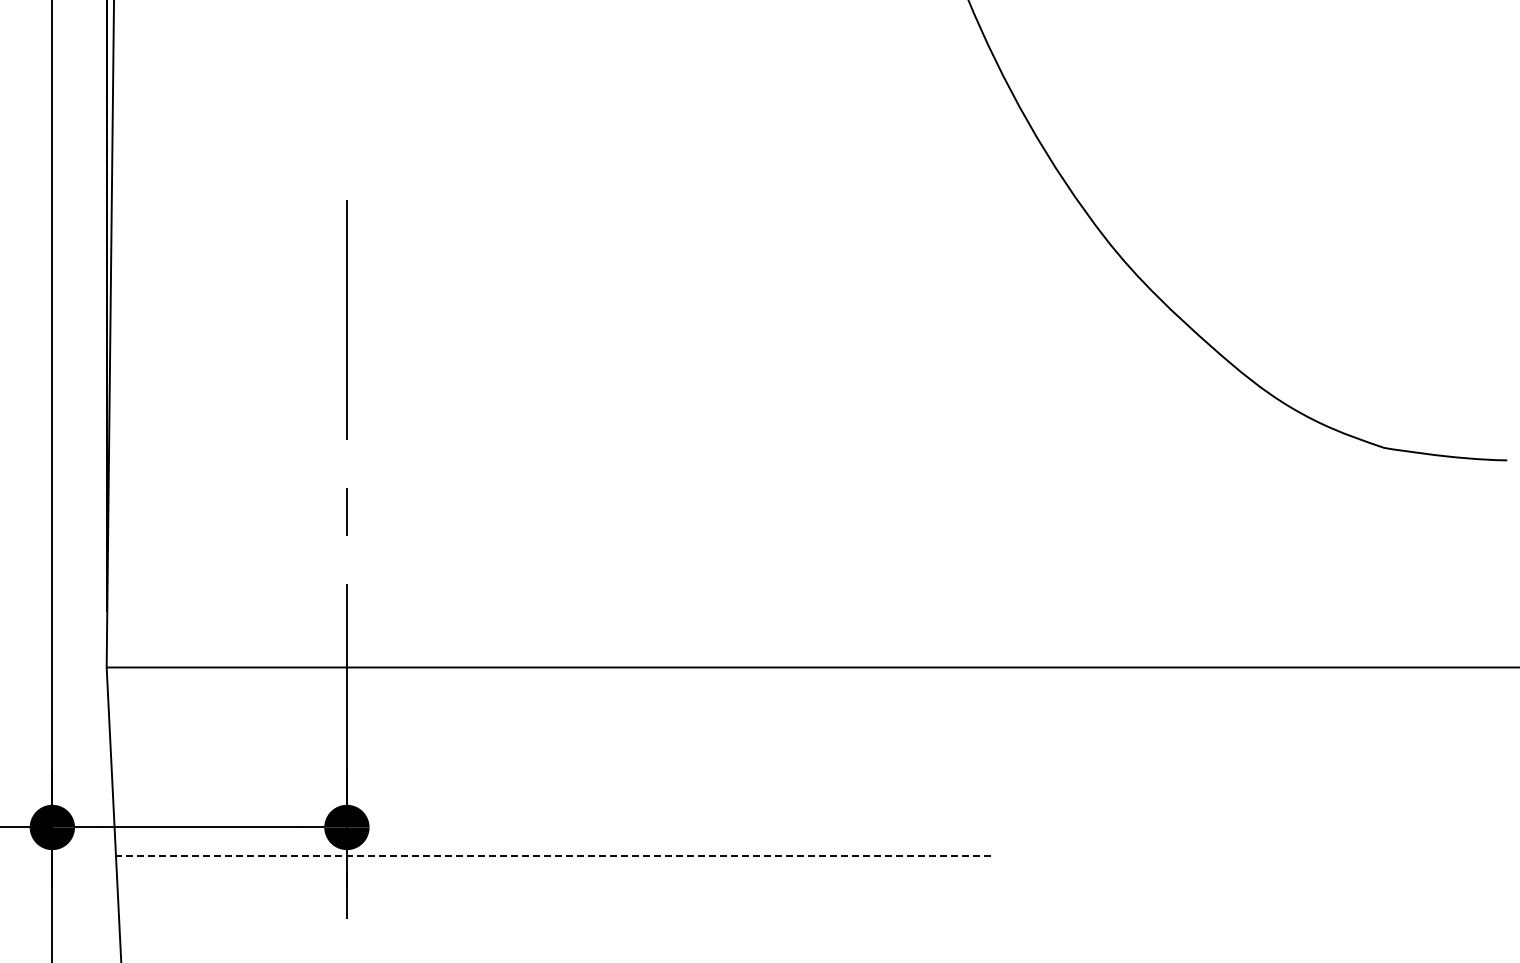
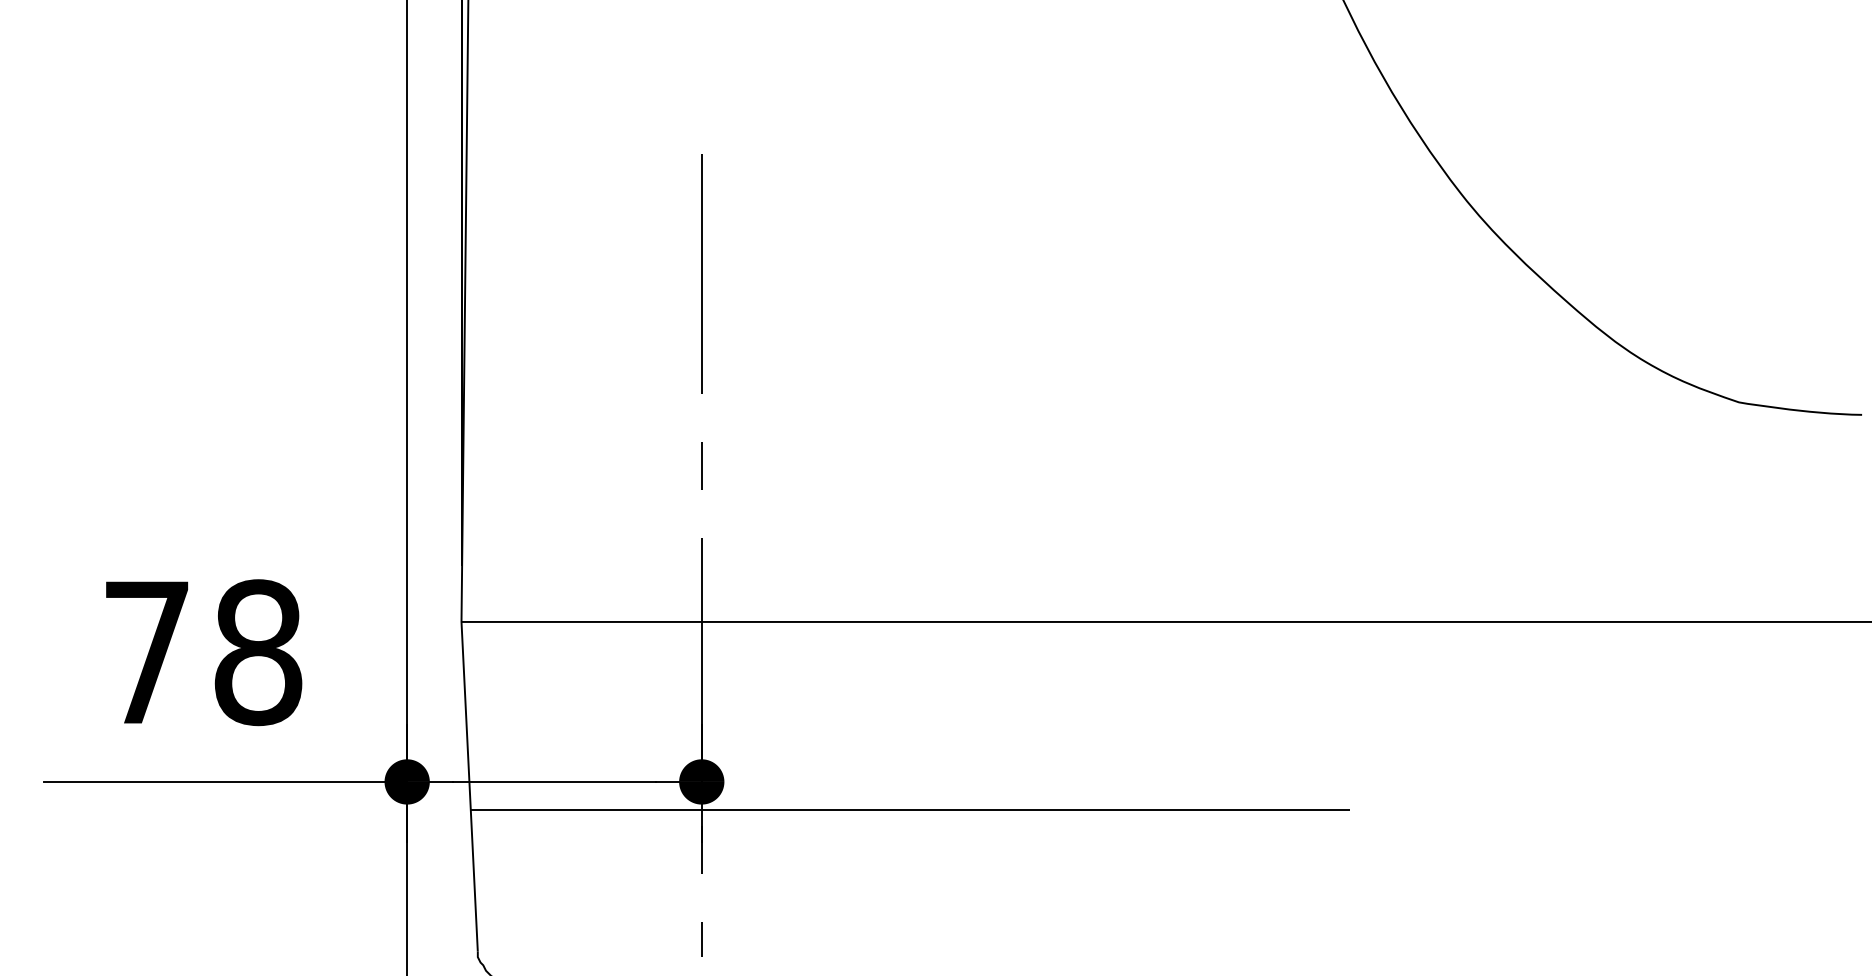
line: (555, 856) -> (910, 810), dashed -> solid

